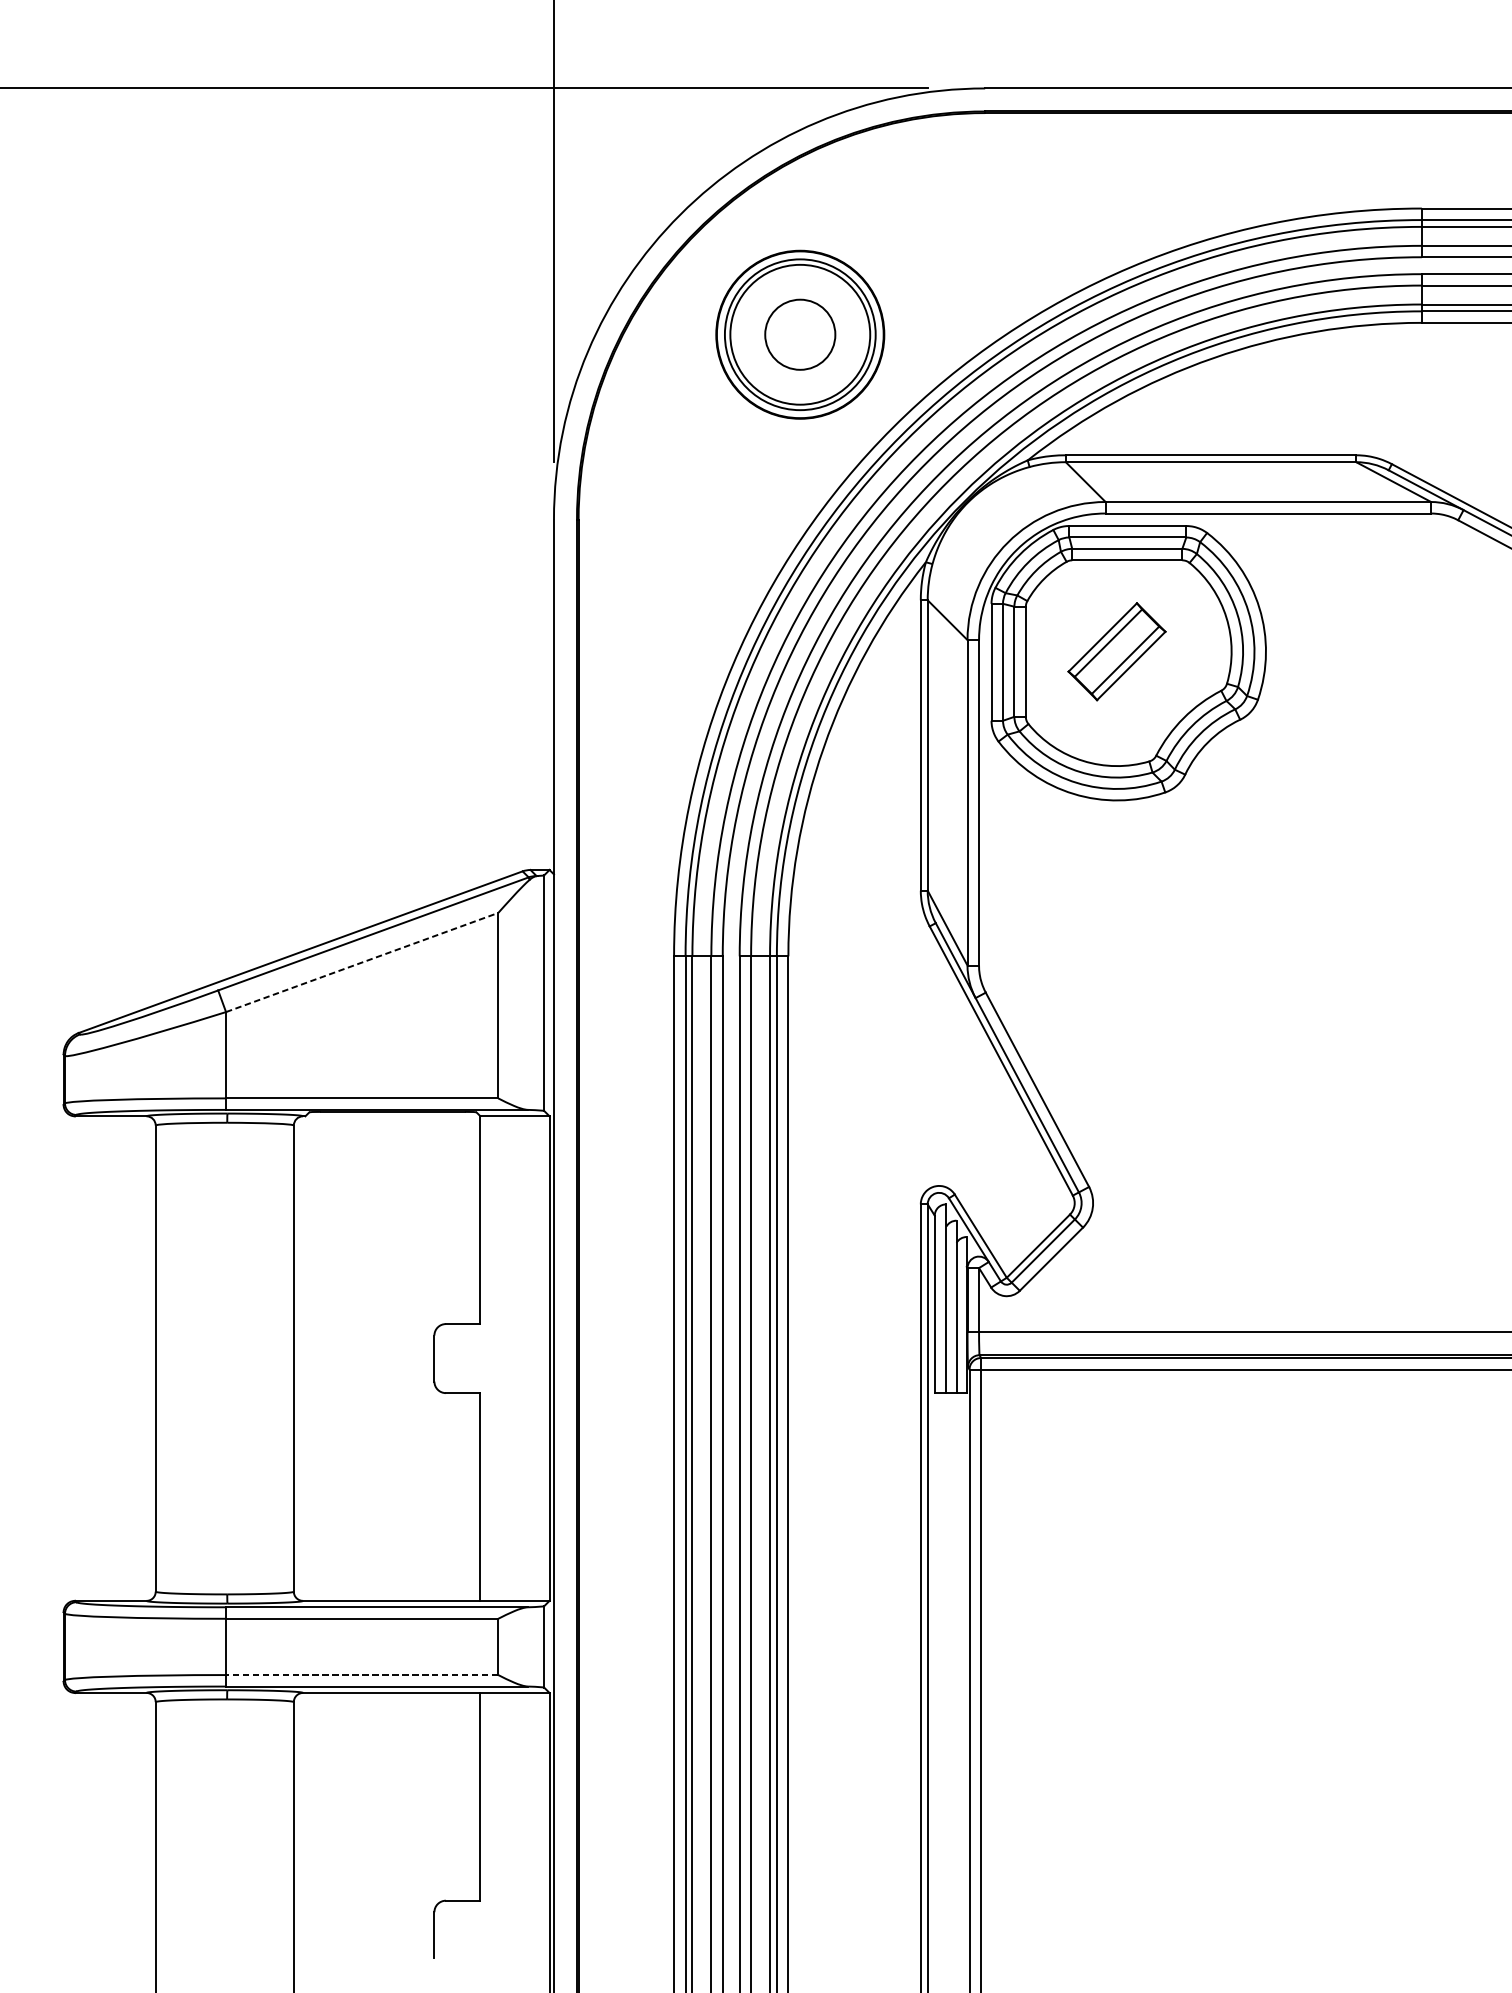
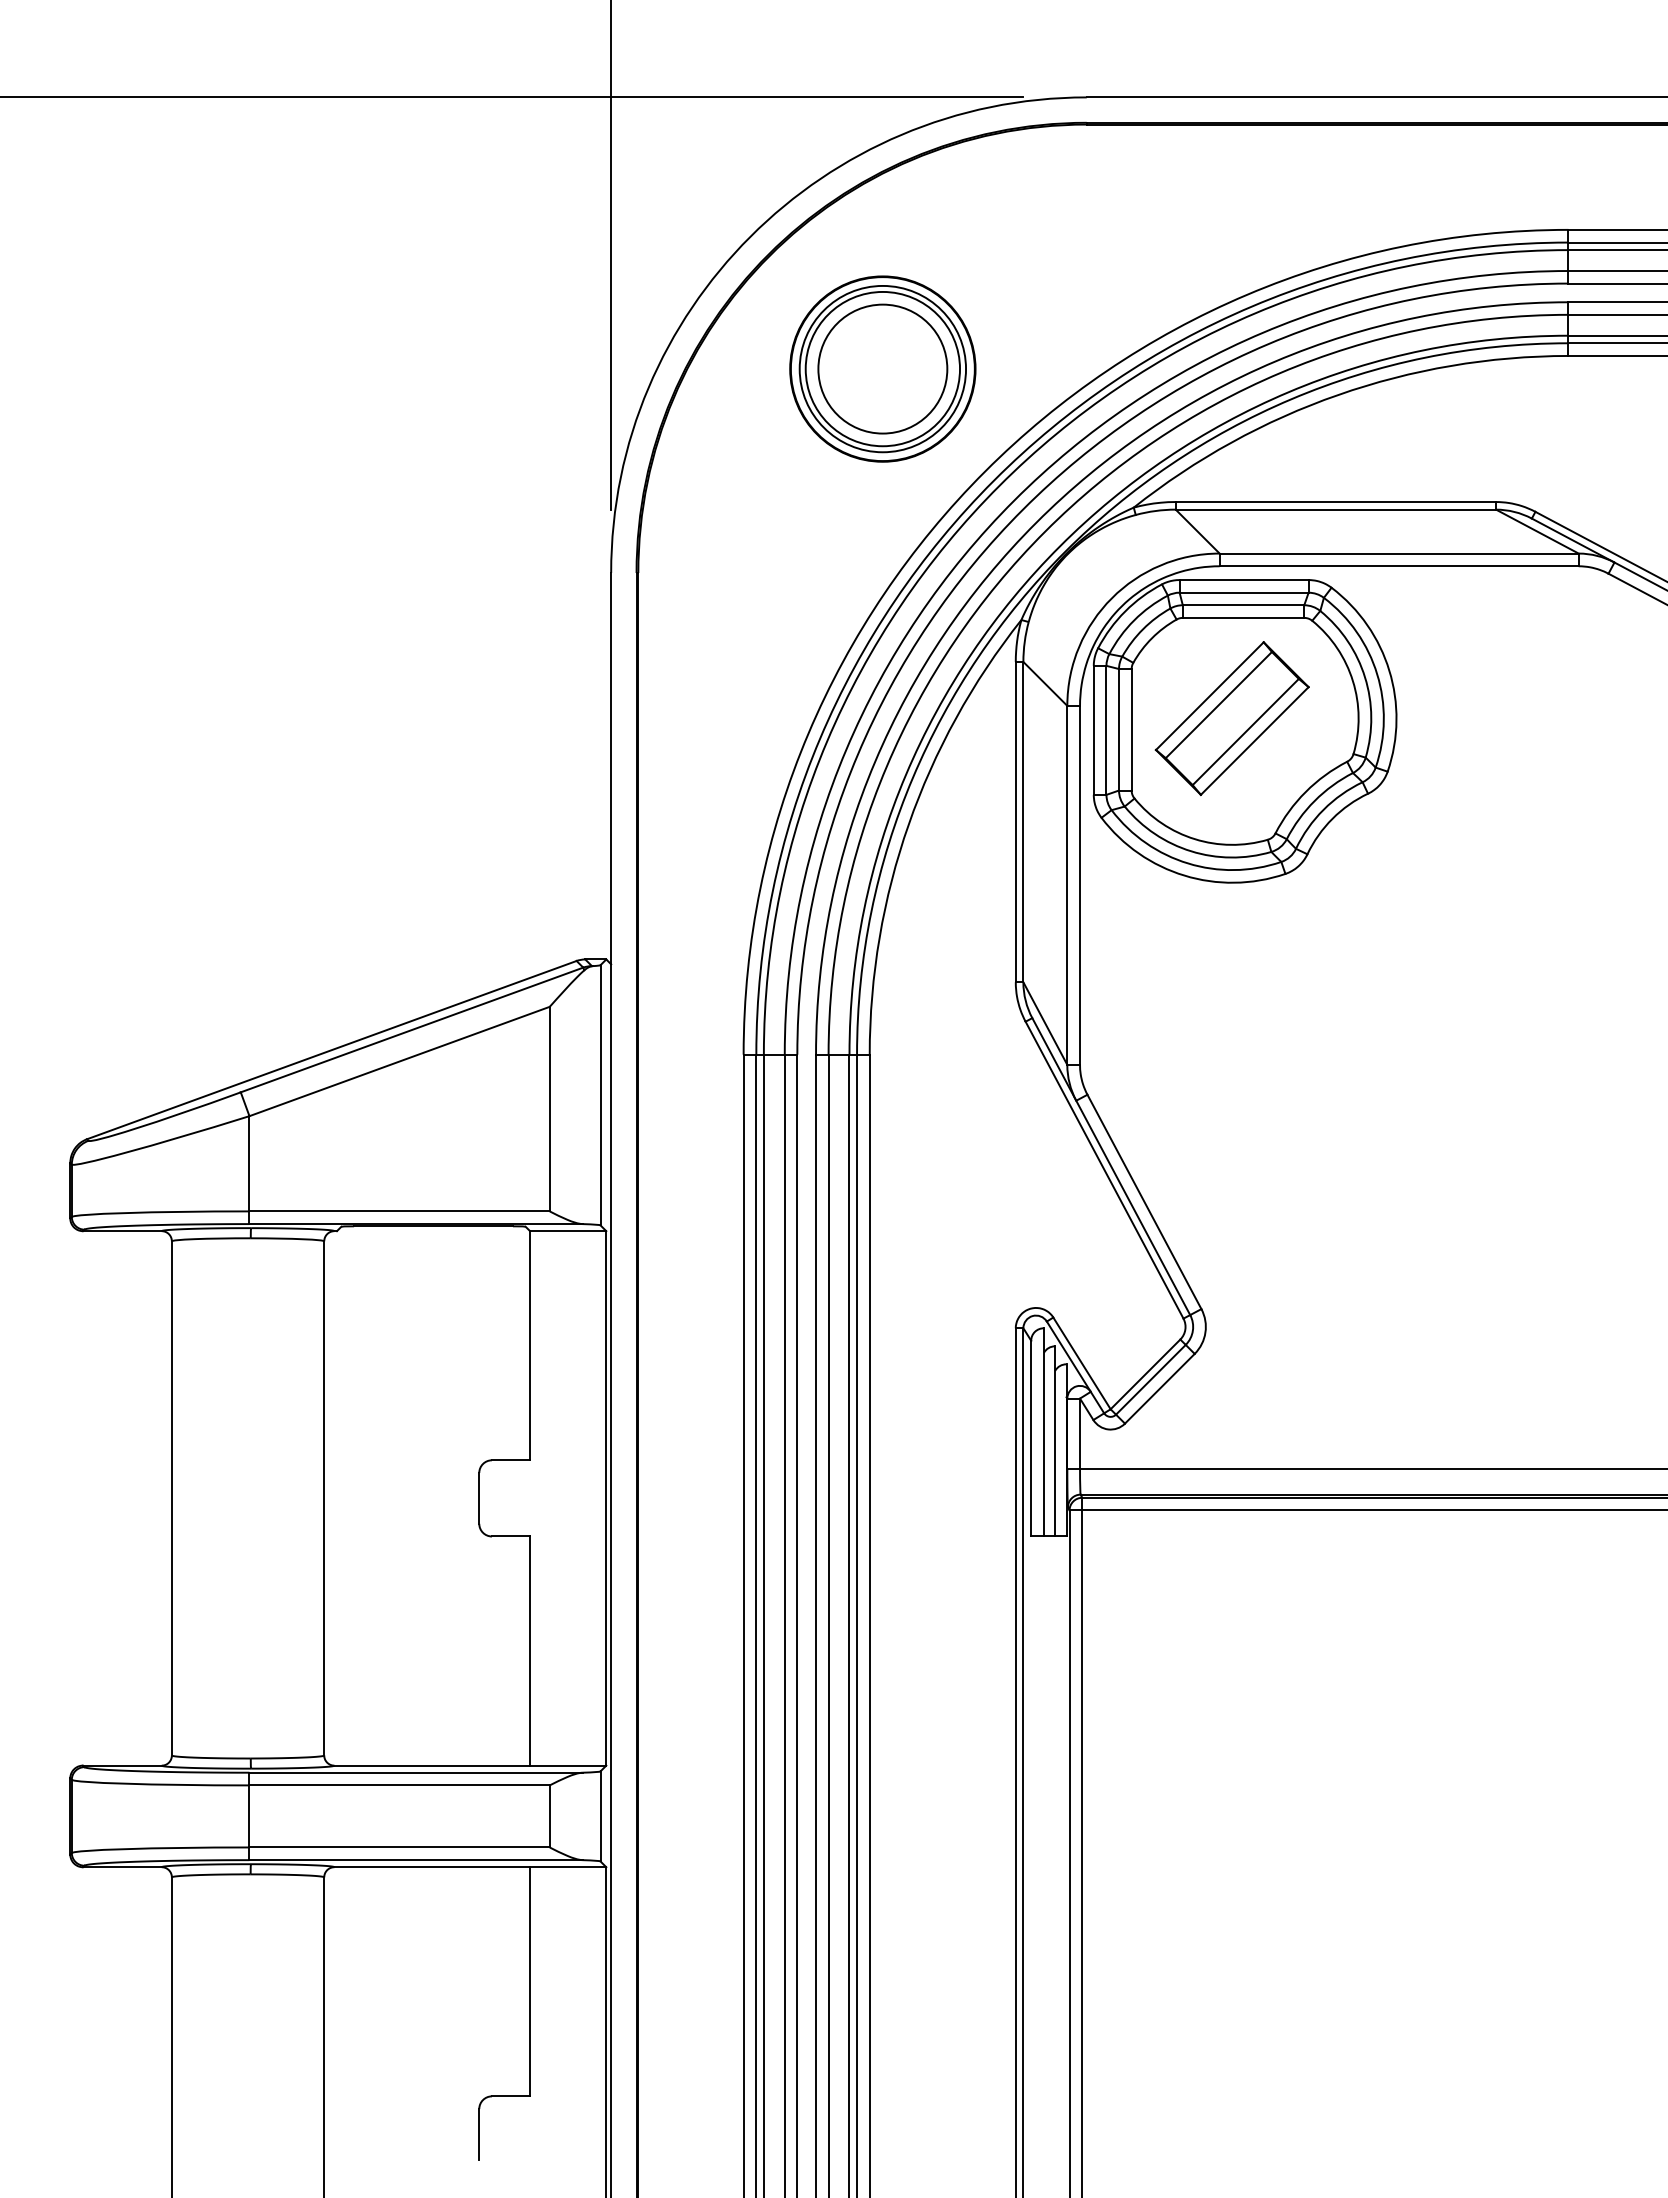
circle: (799, 334) -> (882, 368), size x1.67
part: (1116, 651) -> (1231, 718), size x1.43
line: (362, 962) -> (399, 1061), dashed -> solid
line: (362, 1675) -> (399, 1847), dashed -> solid

